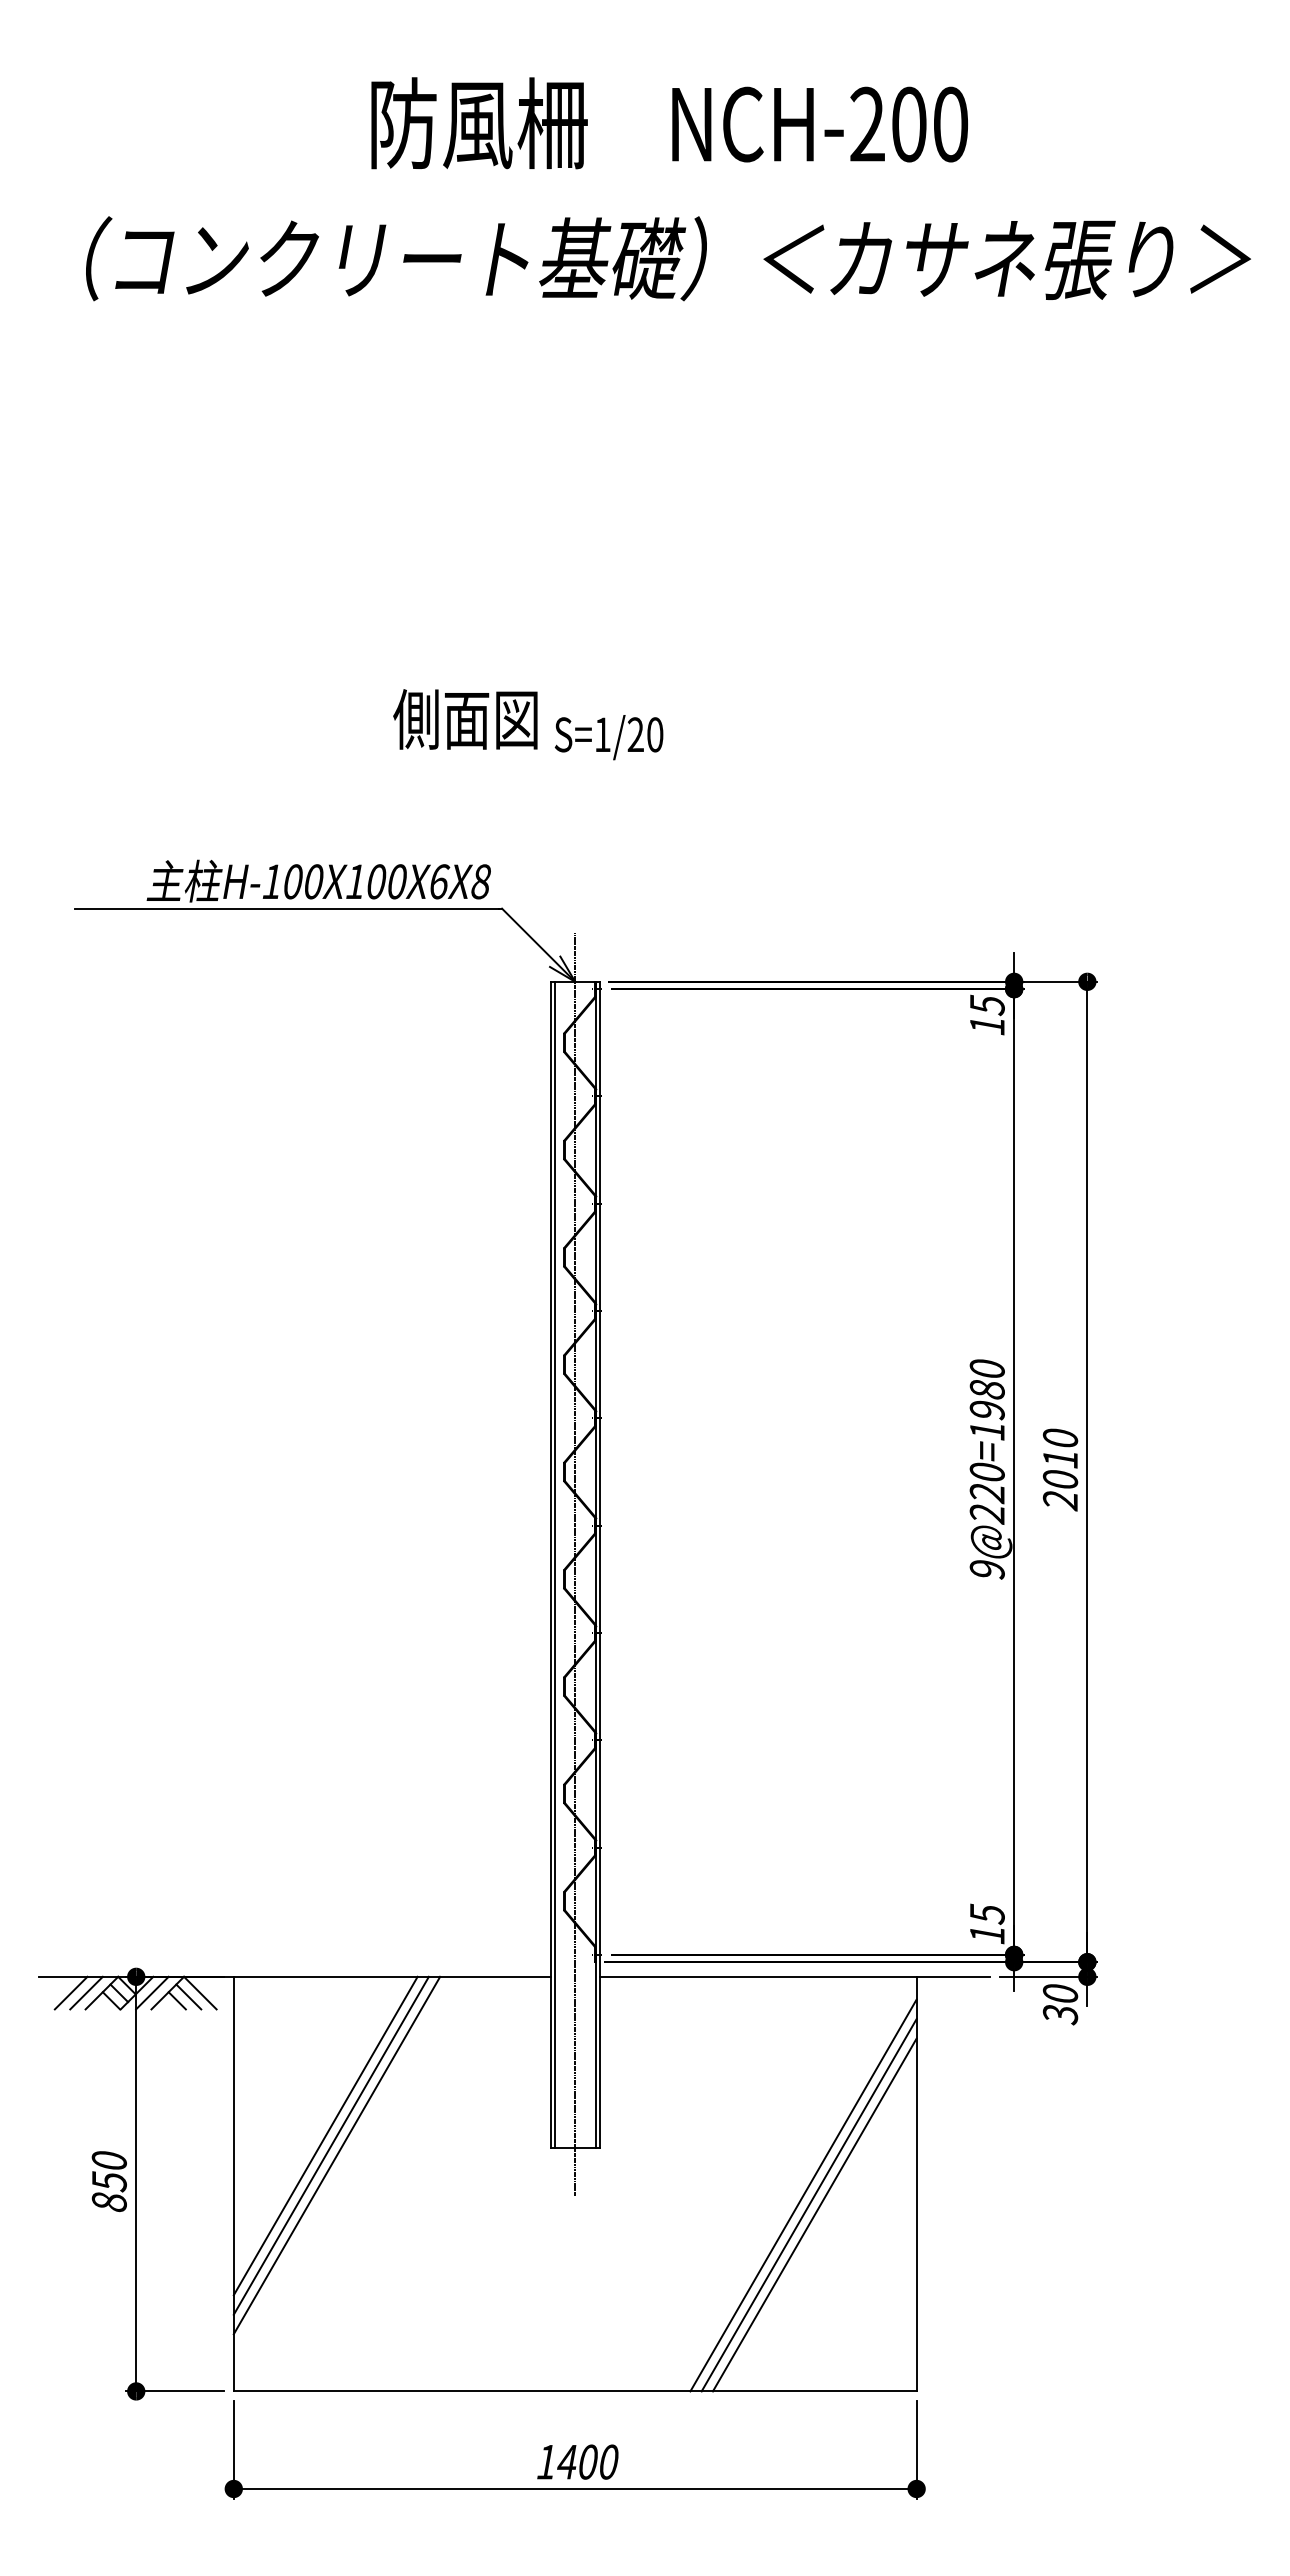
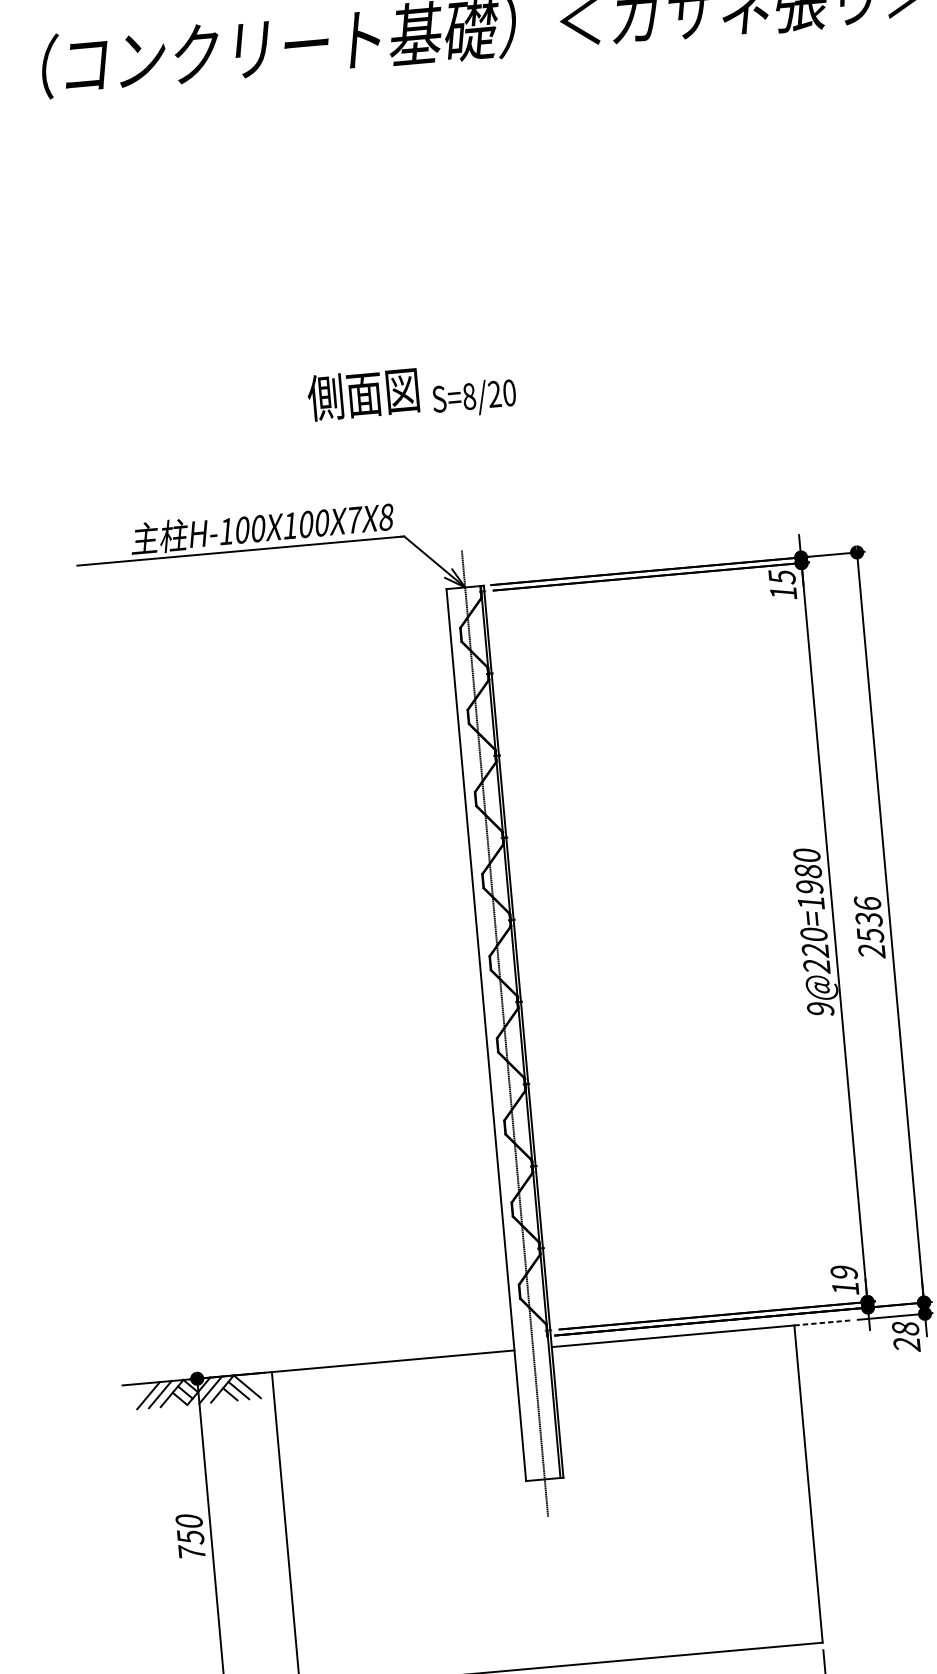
text: (602, 734) -> (469, 396), S=1/20 -> S=8/20
text: (440, 881) -> (355, 519), H-100X100X6X8 -> H-100X100X7X8
text: (1060, 1458) -> (869, 919), 2010 -> 2536
line: (554, 1564) -> (489, 1034), removed
text: (986, 1914) -> (843, 1273), 15 -> 19
line: (953, 1976) -> (822, 1322), solid -> dashed
text: (1060, 2004) -> (906, 1336), 30 -> 28
line: (325, 2135) -> (352, 1487), removed
line: (330, 2145) -> (357, 1494), removed
line: (336, 2155) -> (362, 1501), removed
line: (803, 2195) -> (722, 1500), removed
text: (108, 2201) -> (191, 1552), 850 -> 750
line: (808, 2205) -> (727, 1507), removed
line: (814, 2214) -> (732, 1514), removed

